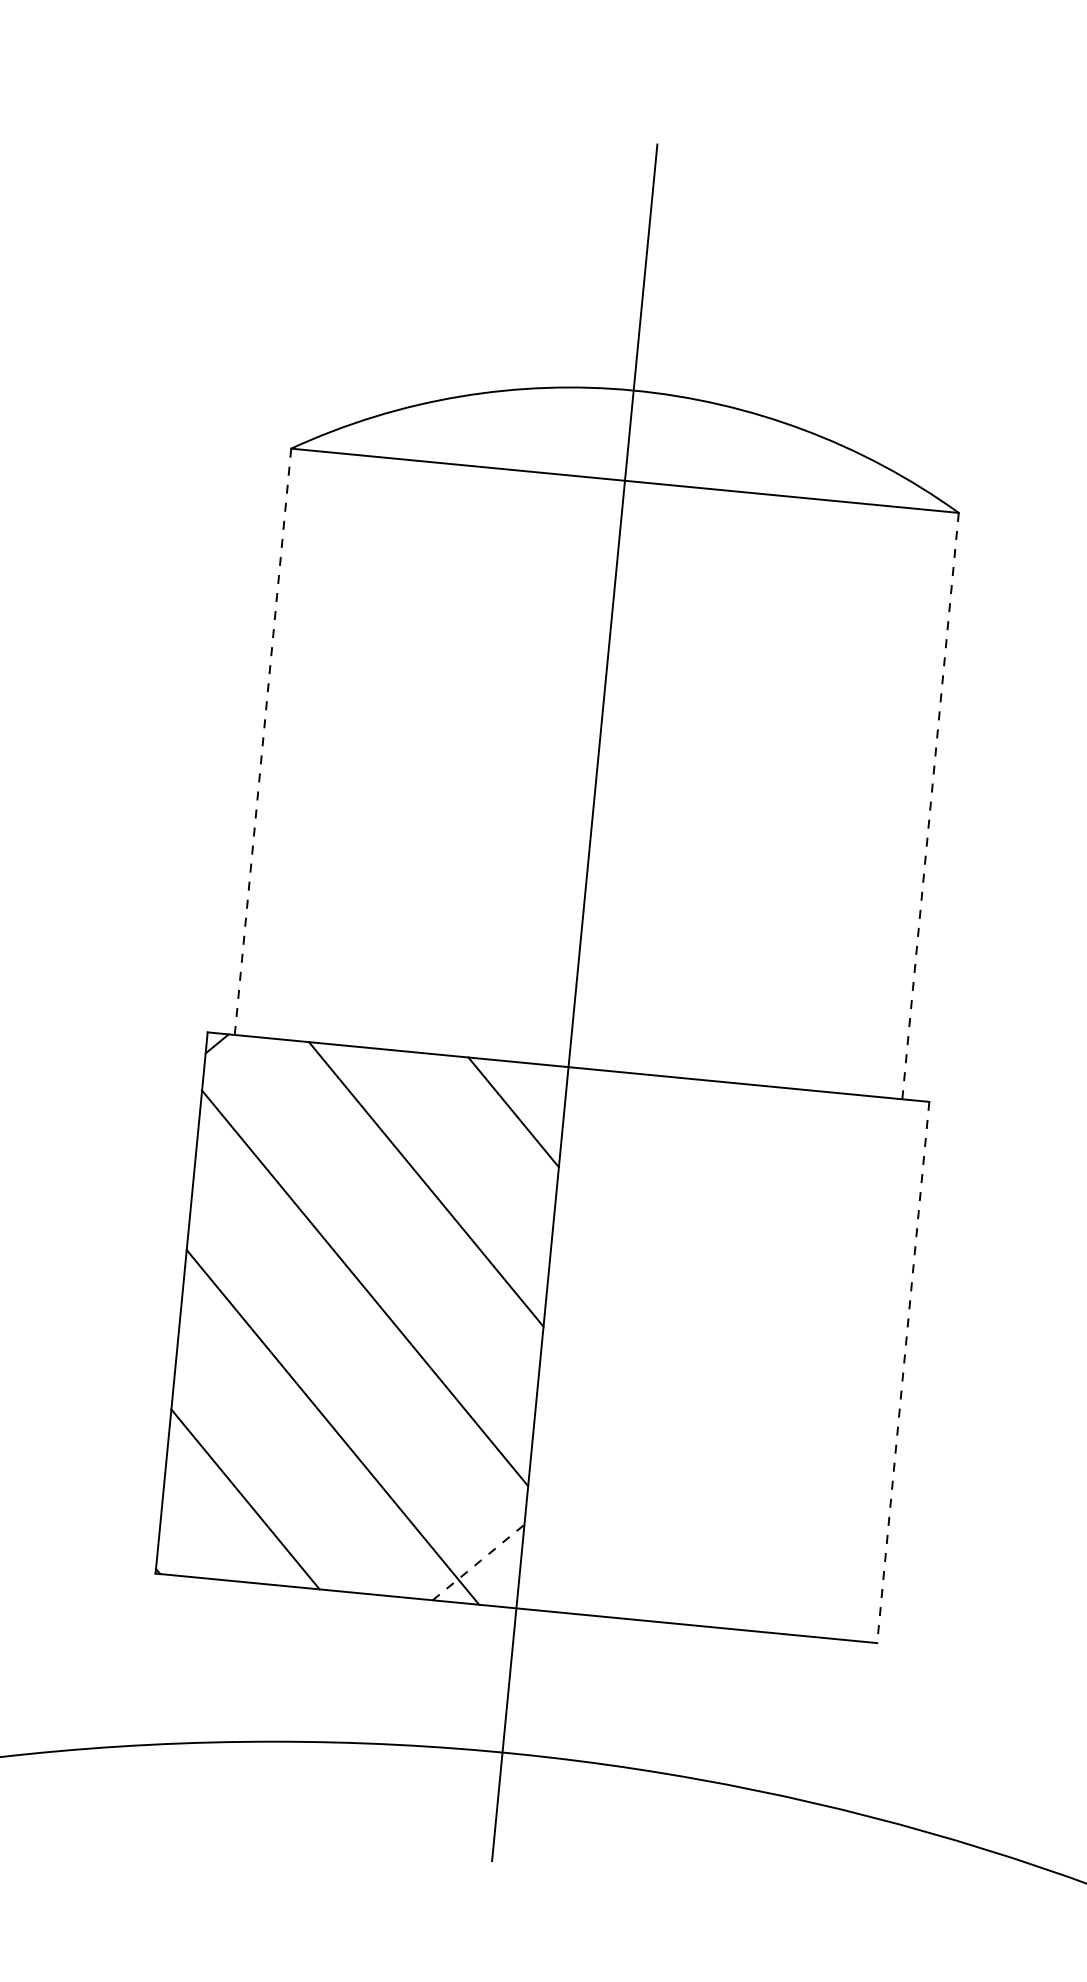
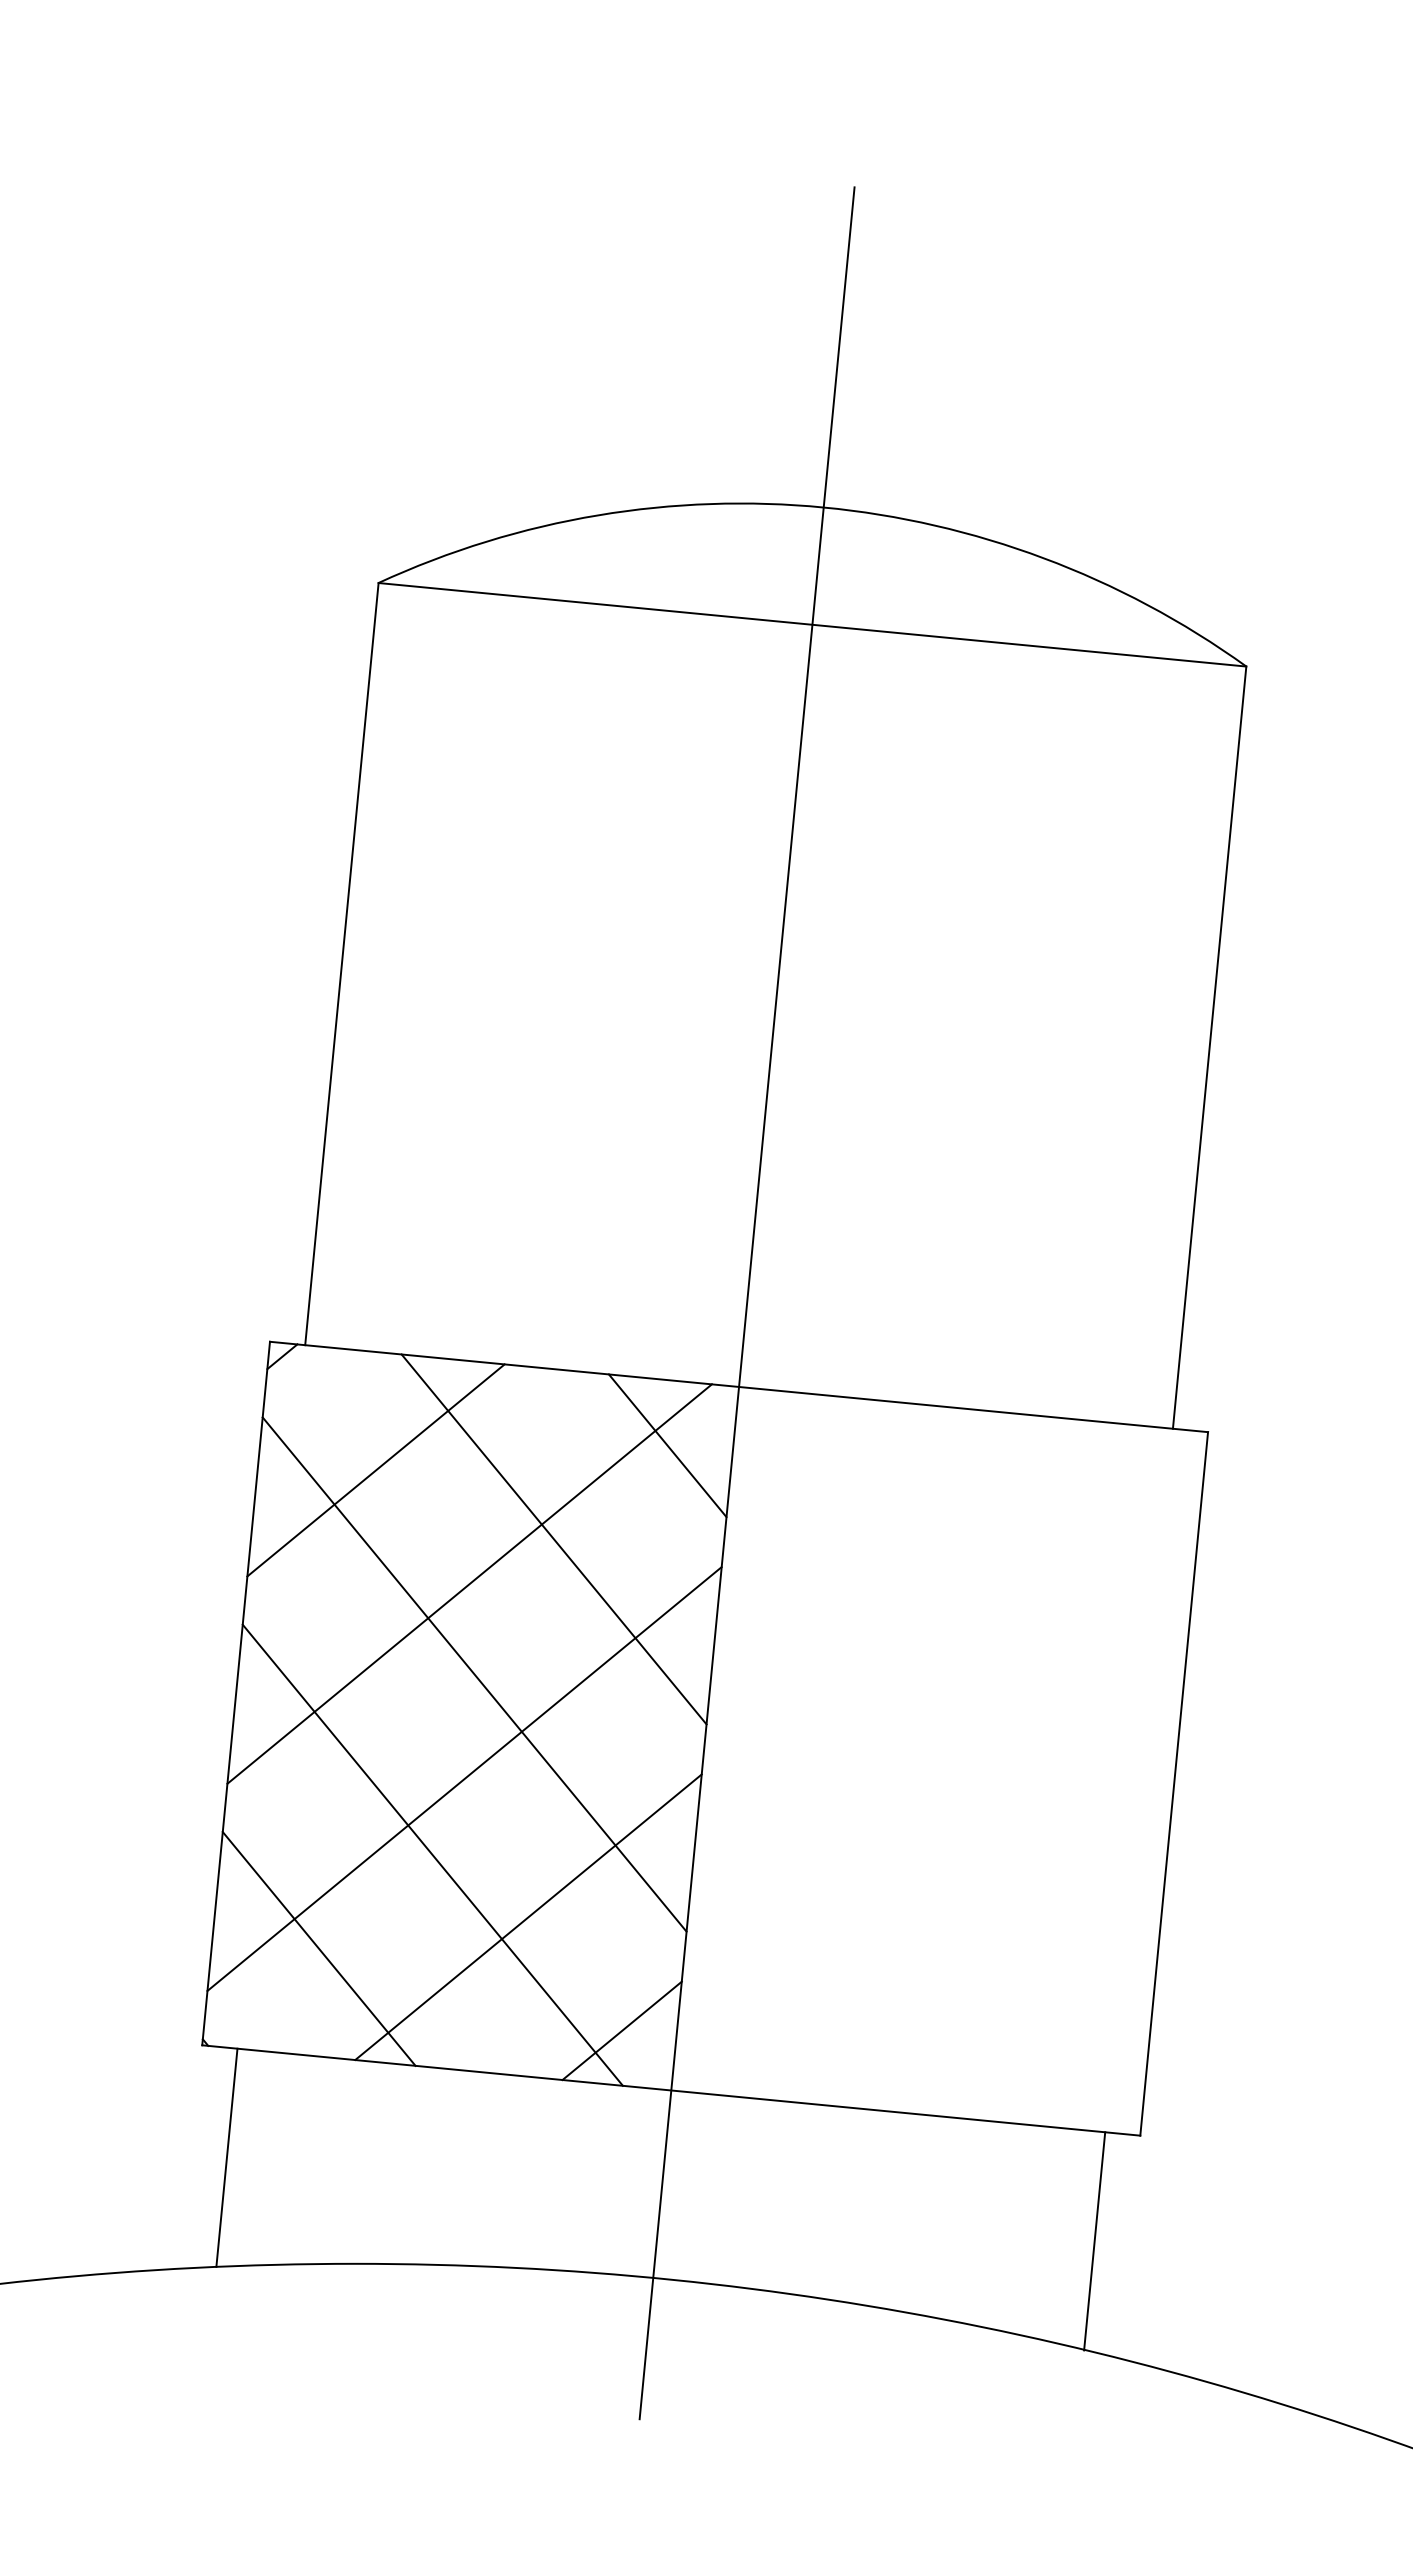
line: (262, 742) -> (341, 964), dashed -> solid
line: (930, 805) -> (1209, 1047), dashed -> solid
line: (288, 1131) -> (375, 1470), added
line: (361, 1218) -> (469, 1583), added
line: (357, 1369) -> (464, 1779), added
line: (903, 1372) -> (1174, 1784), dashed -> solid
line: (406, 1475) -> (528, 1917), added
line: (478, 1562) -> (622, 2030), dashed -> solid
line: (174, 1659) -> (226, 2157), added
line: (841, 1724) -> (1094, 2241), added

